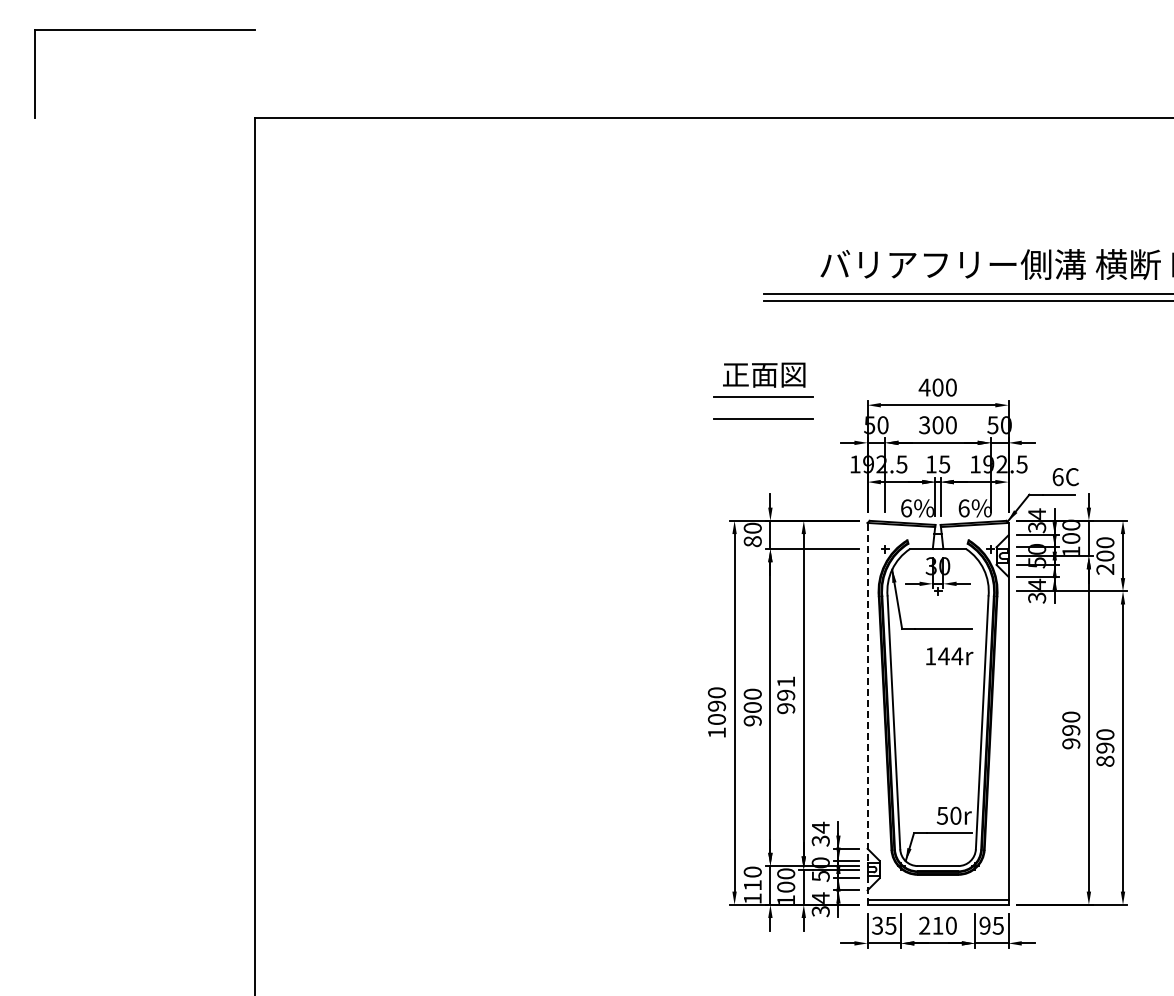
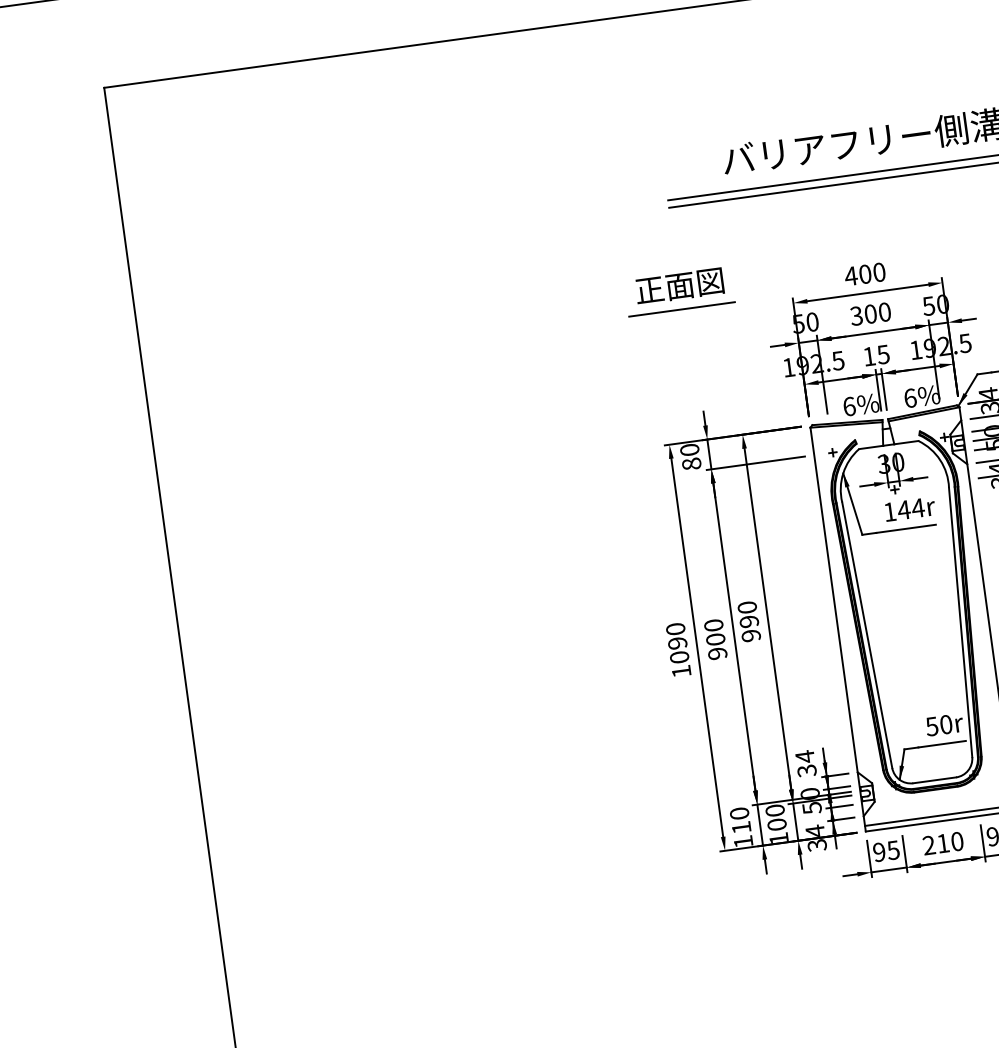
line: (763, 418) -> (685, 332), removed
text: (949, 656) -> (909, 509), moved
text: (786, 681) -> (747, 607), 991 -> 990
line: (867, 713) -> (837, 629), dashed -> solid
text: (877, 925) -> (879, 851), 35 -> 95

